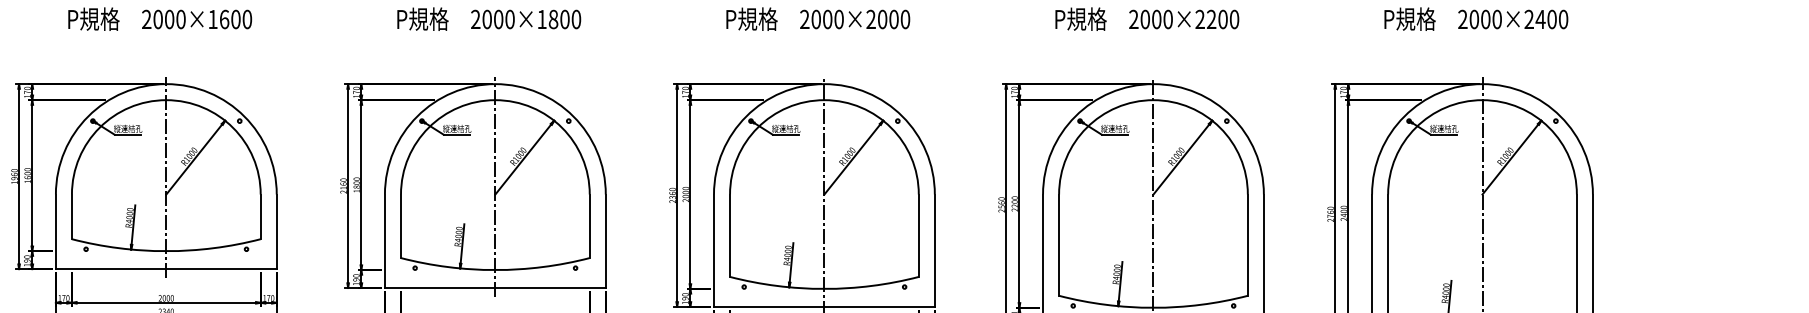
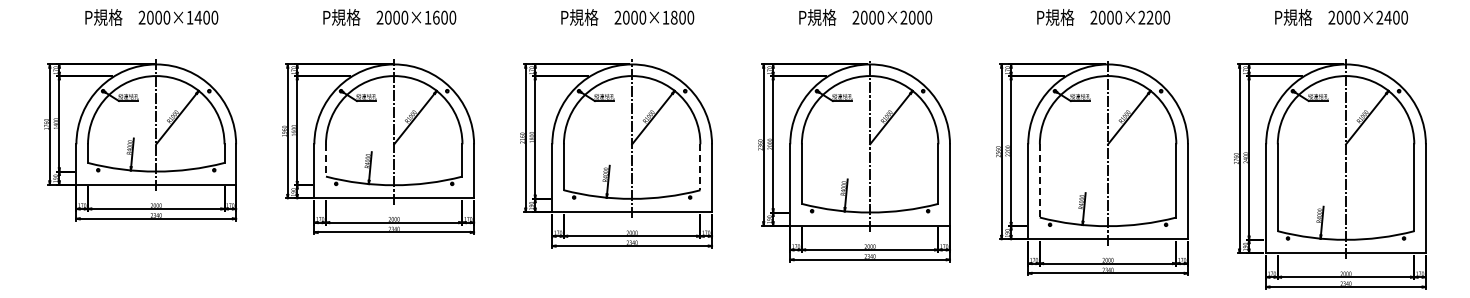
line: (71, 216) -> (325, 160), solid -> dashed
line: (589, 226) -> (700, 167), solid -> dashed
line: (1058, 244) -> (1039, 180), solid -> dashed

